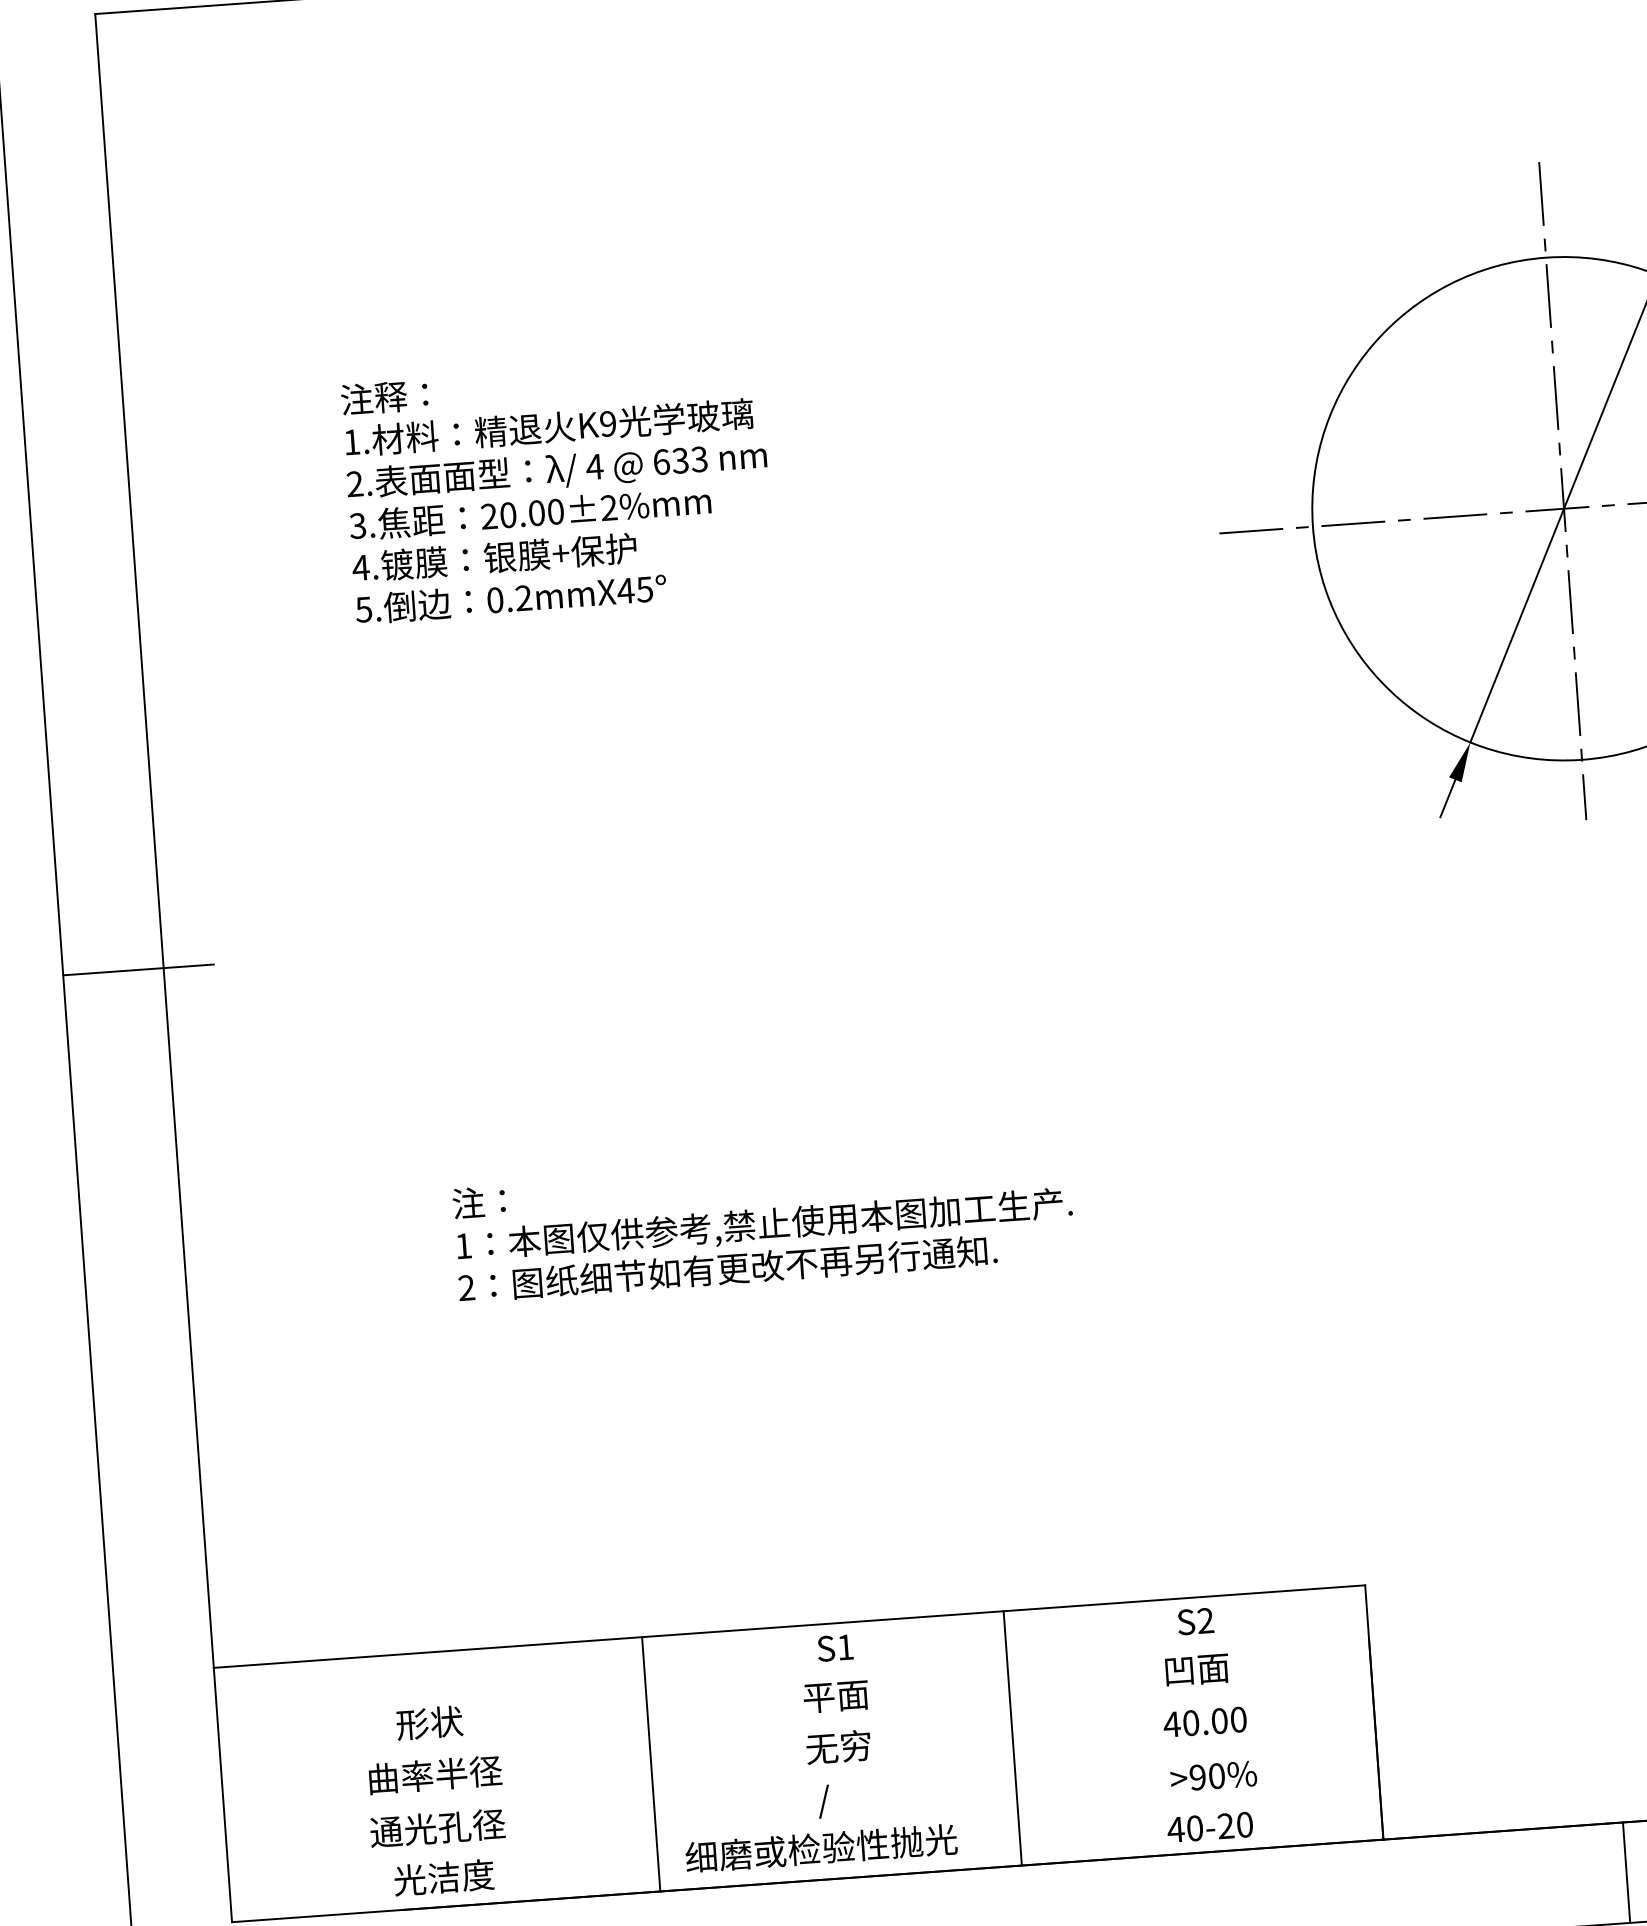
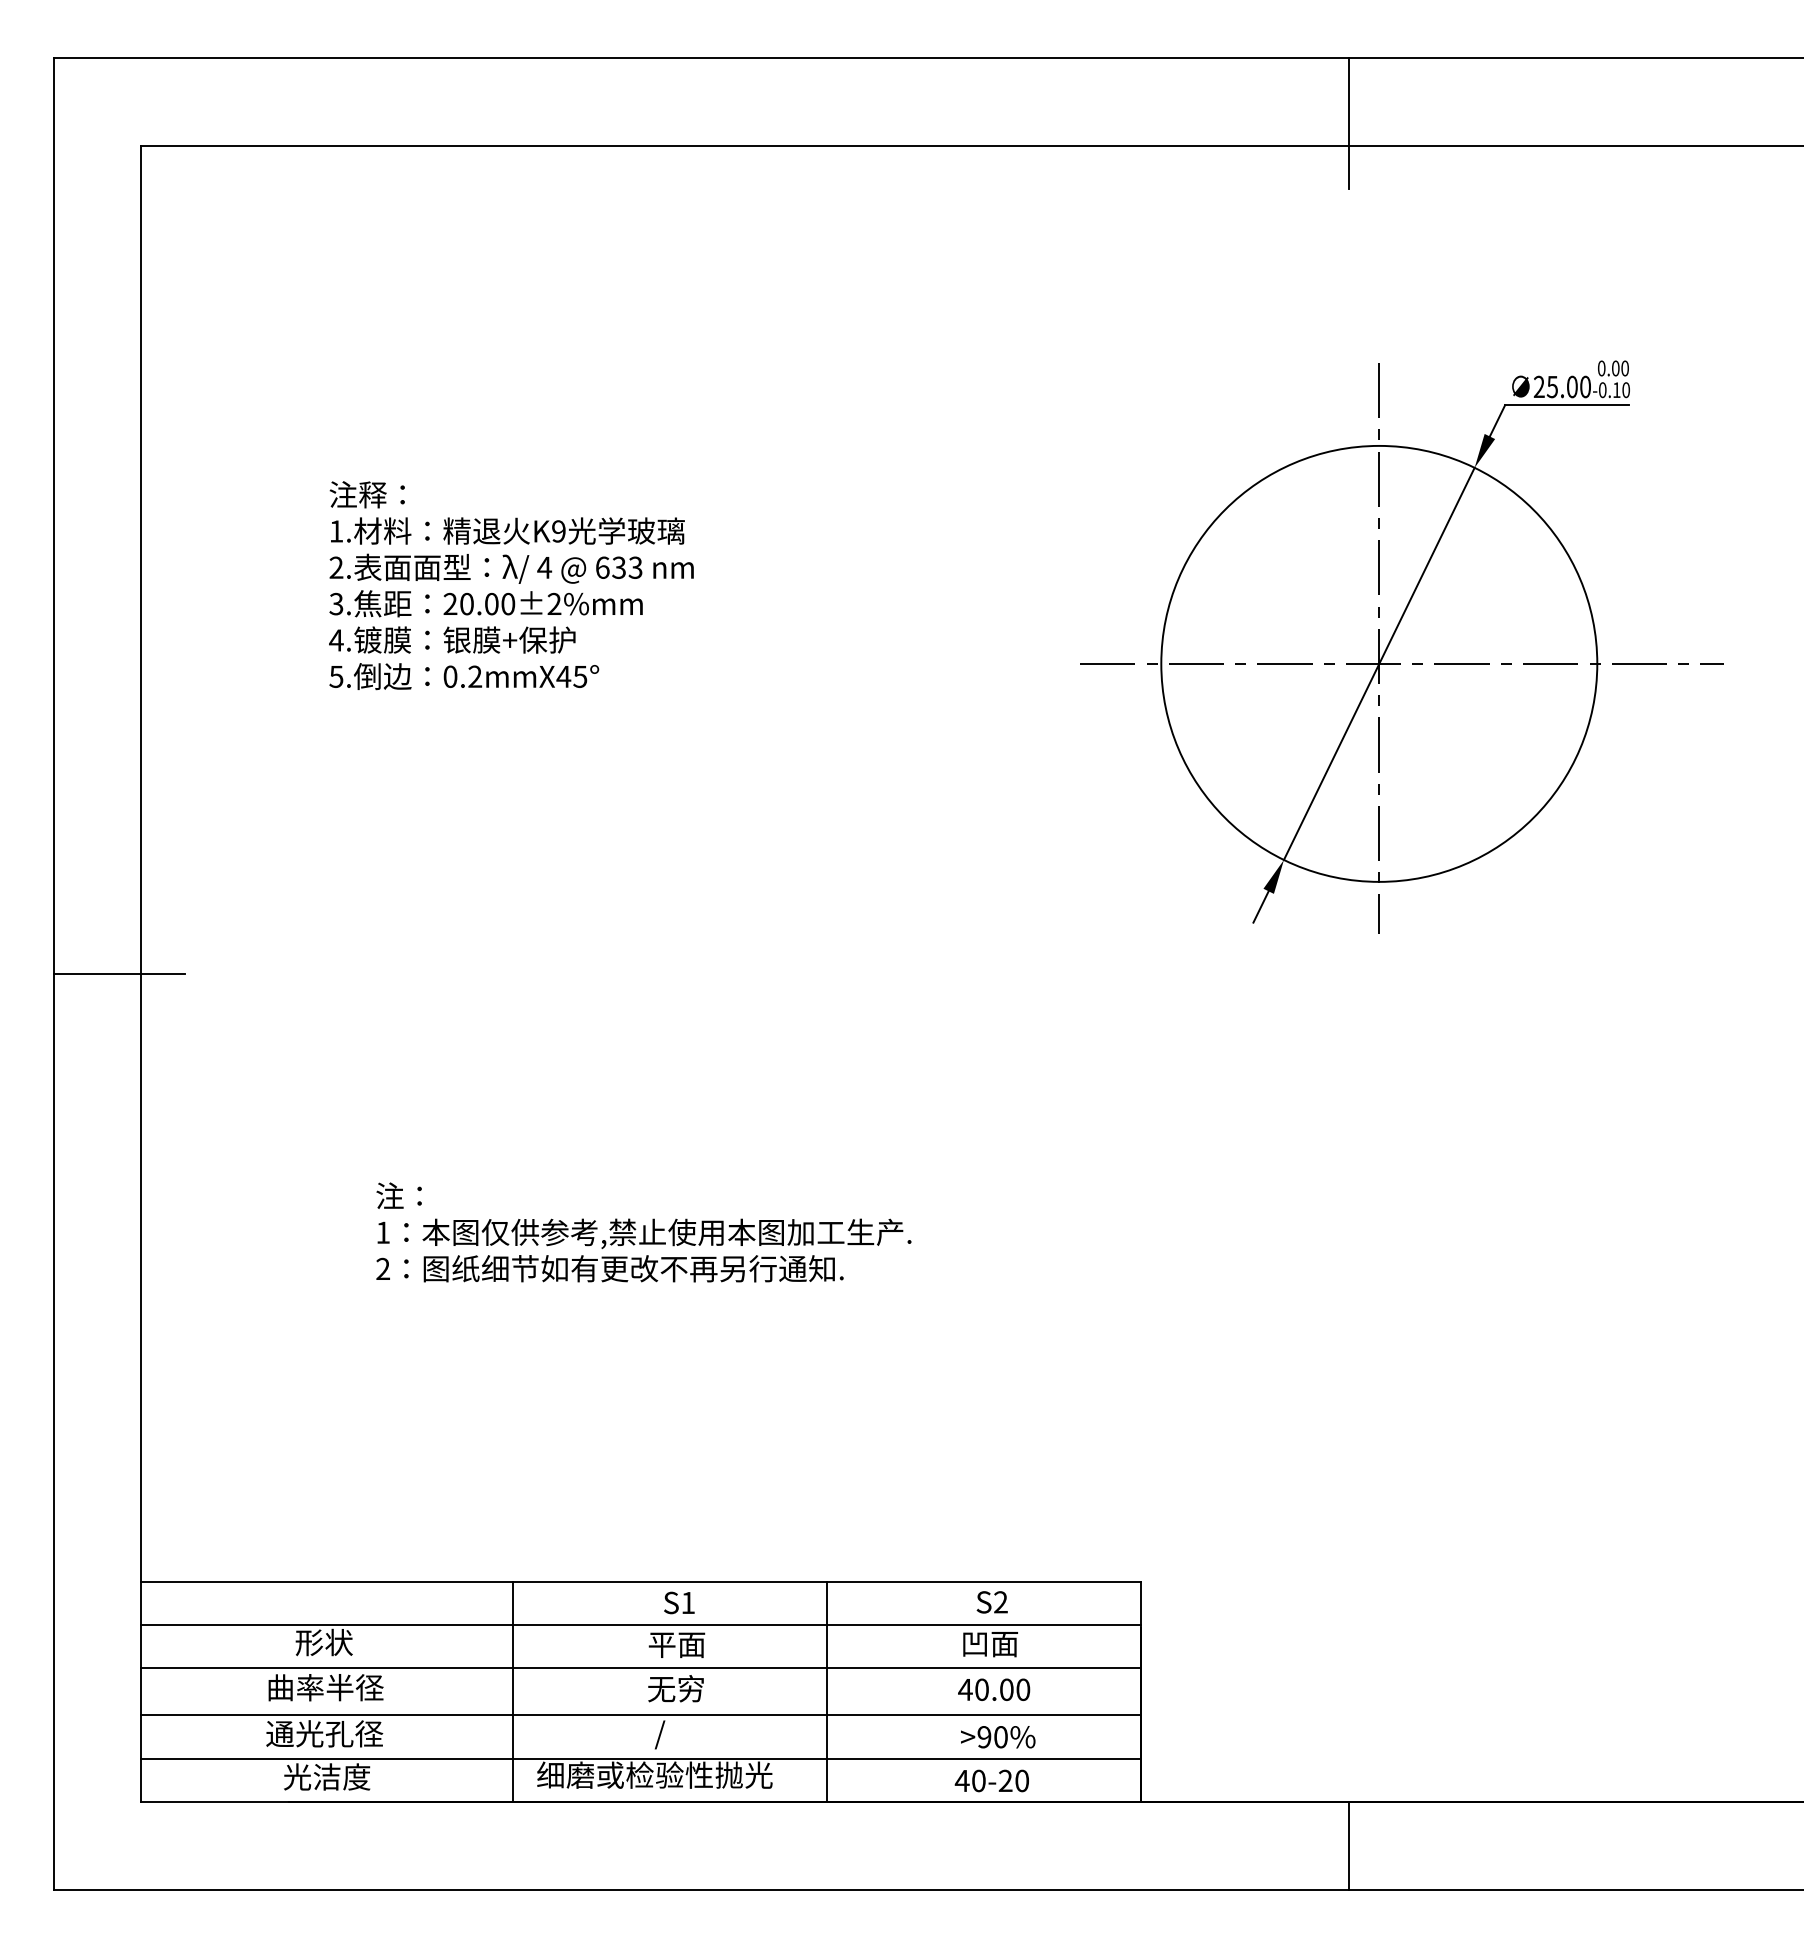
line: (792, 1677) -> (640, 1625), added
line: (796, 1726) -> (640, 1668), added
line: (799, 1780) -> (640, 1715), added
line: (803, 1830) -> (640, 1758), added

